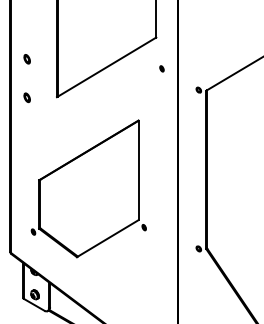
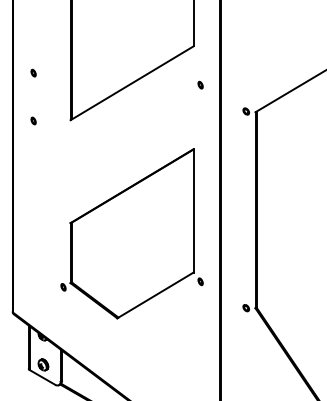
part: (27, 58) -> (33, 72), size x0.62
part: (27, 97) -> (33, 120), size x0.62
part: (88, 188) -> (131, 233), moved

